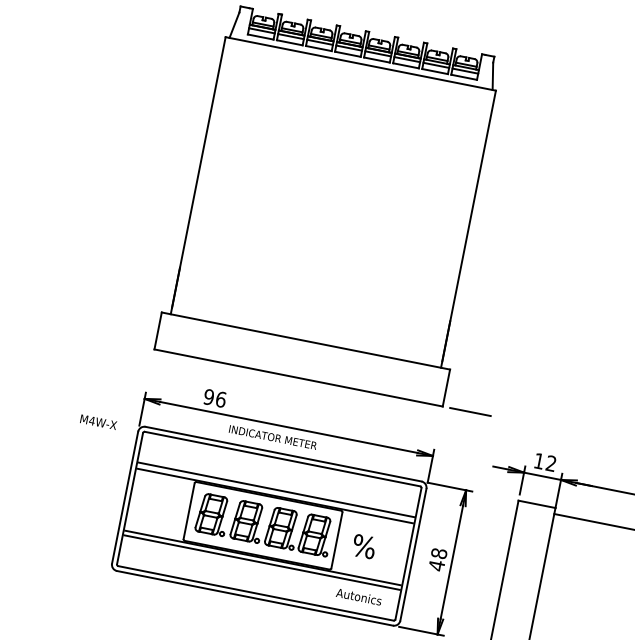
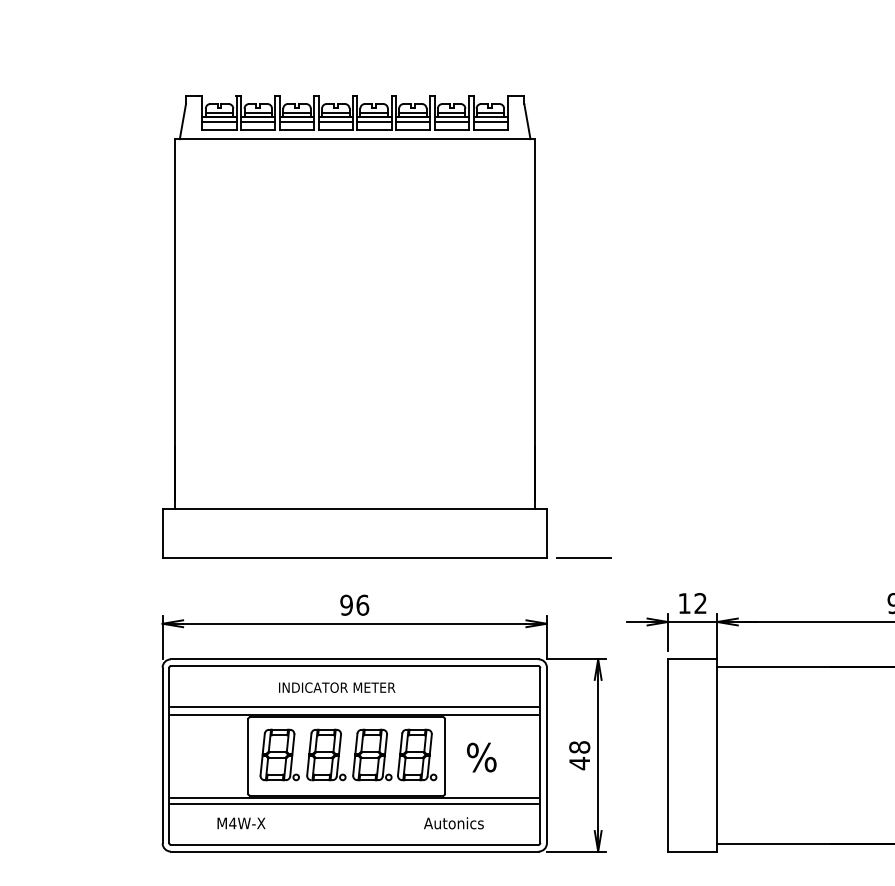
text: (214, 397) -> (354, 604), moved
text: (98, 422) -> (241, 823), moved
text: (273, 437) -> (337, 687), moved
text: (358, 596) -> (453, 823), moved

